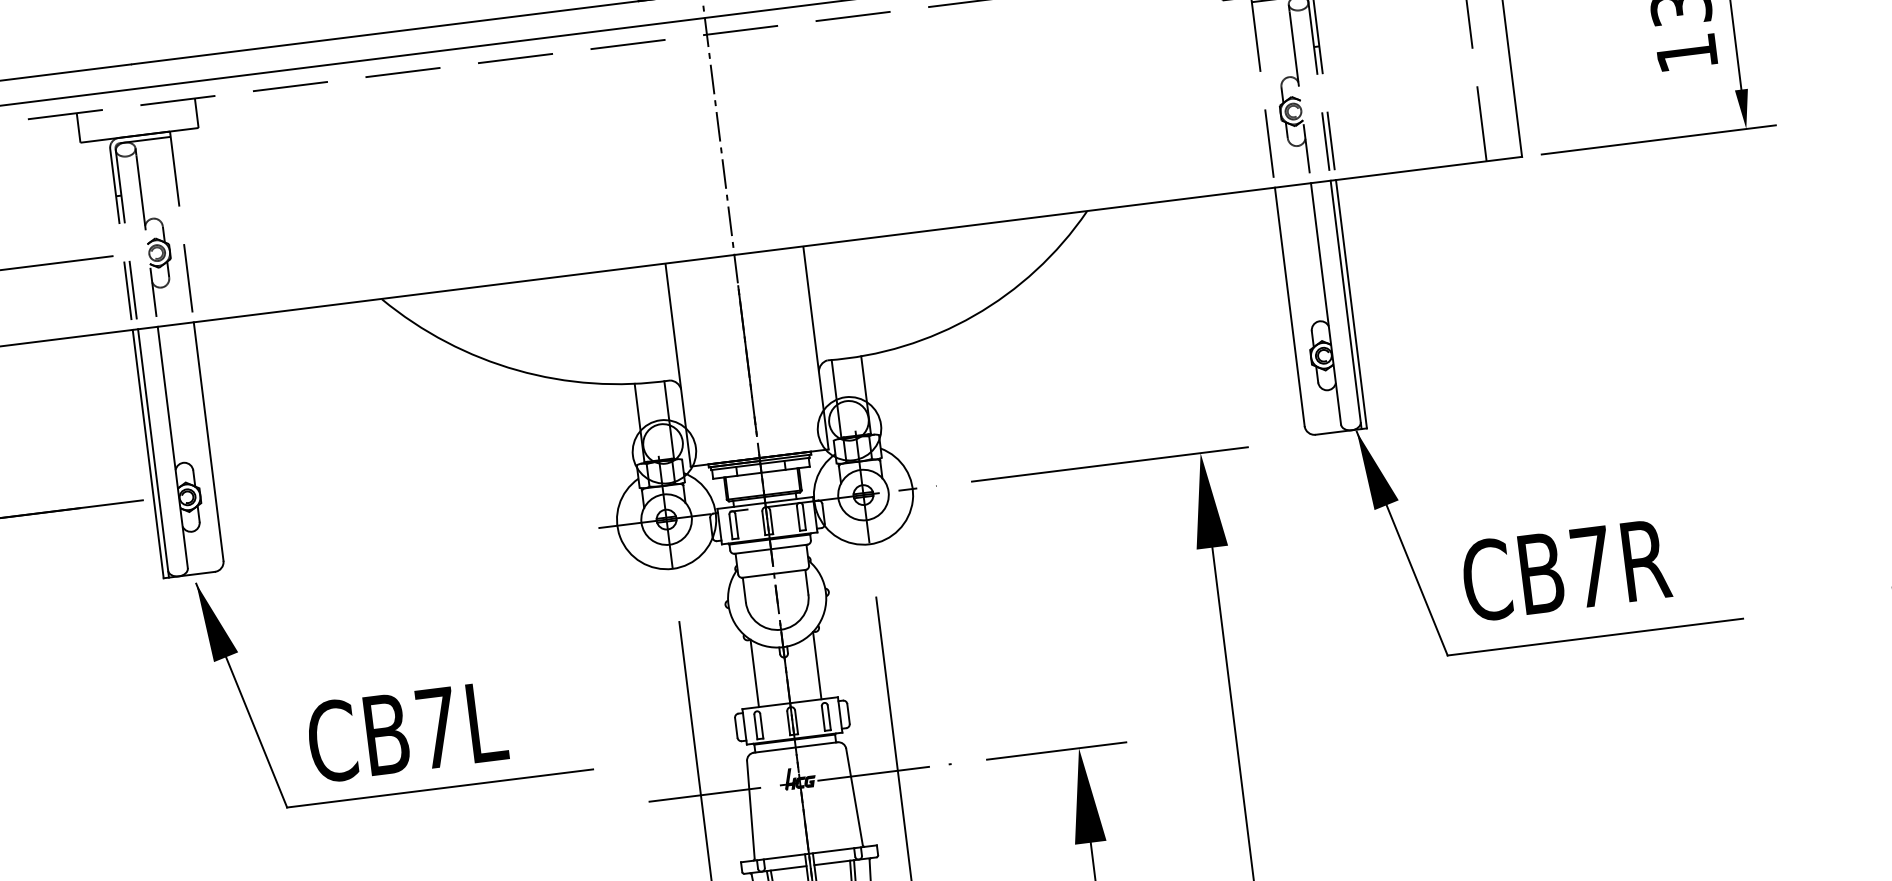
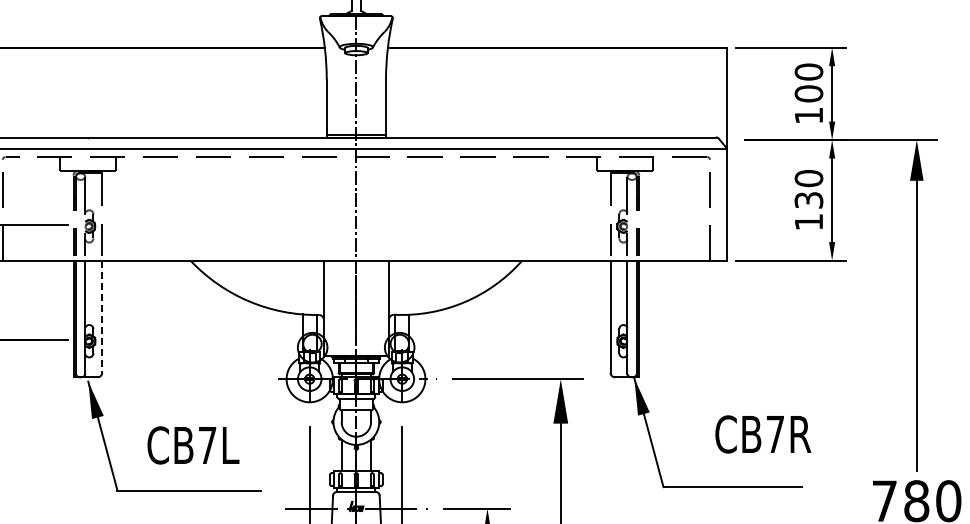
line: (209, 443) -> (102, 317), solid -> dashed
text: (1566, 570) -> (763, 434), moved
text: (407, 731) -> (193, 445), moved

